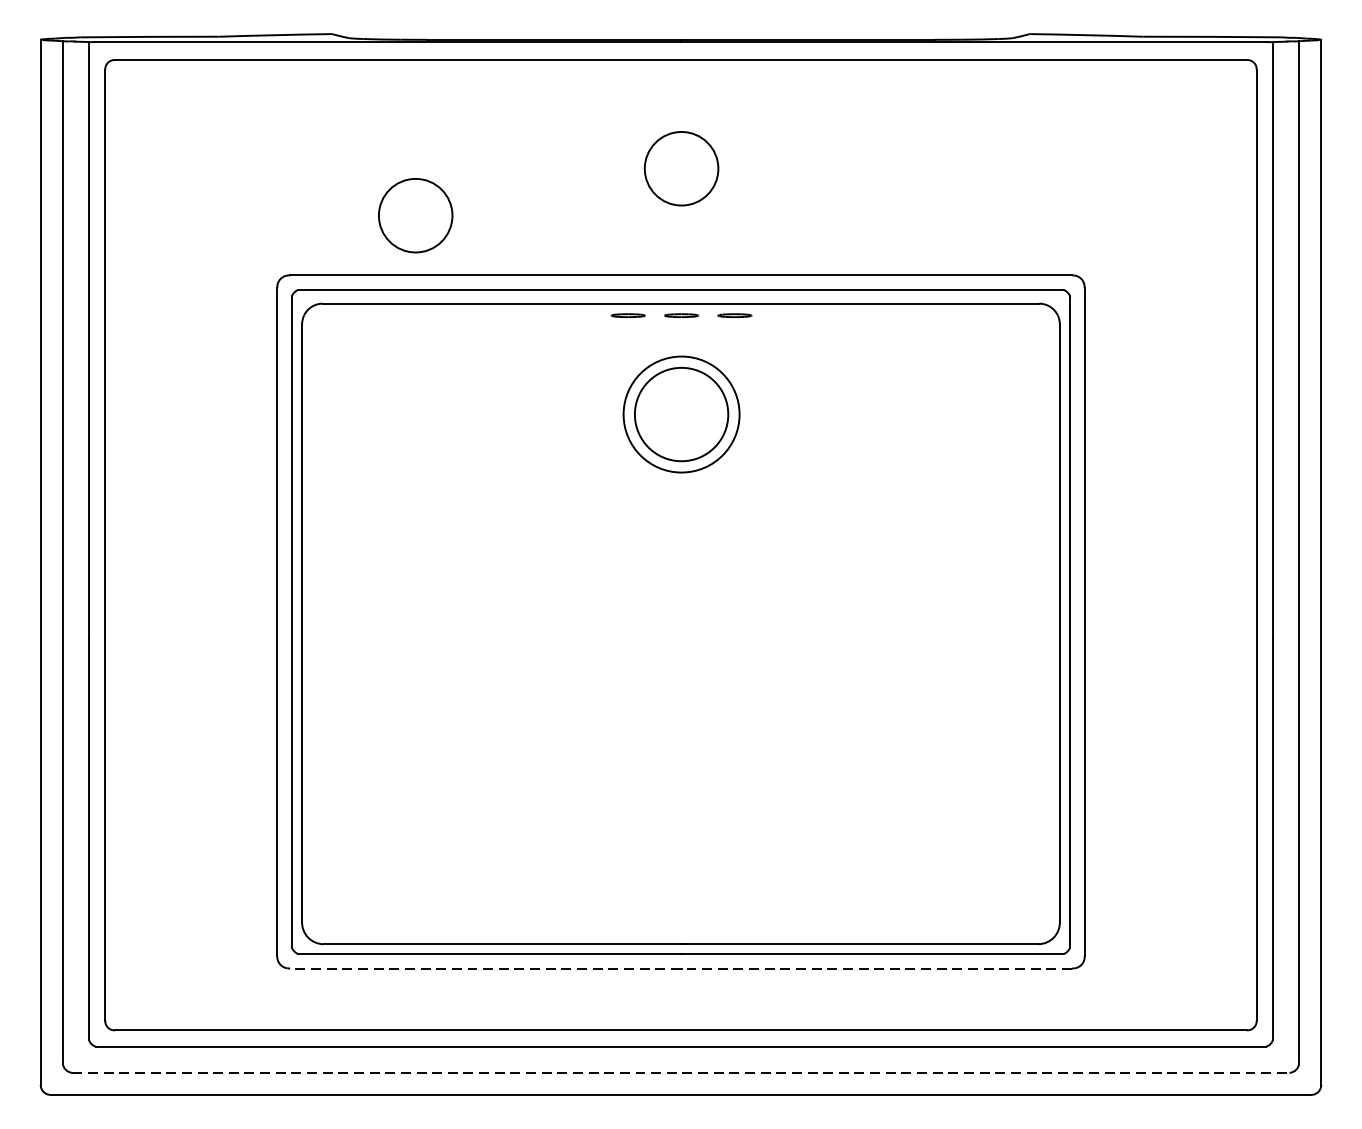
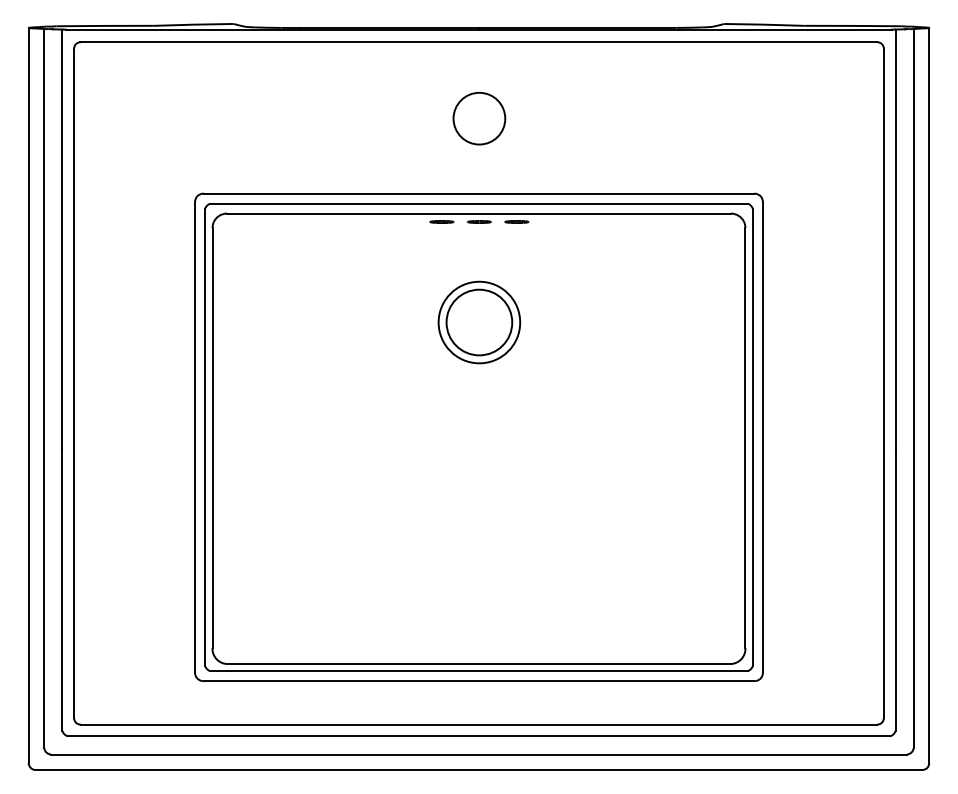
circle: (415, 215) -> (292, 151), removed
part: (681, 414) -> (479, 322), moved
line: (680, 969) -> (478, 681), dashed -> solid
line: (681, 1072) -> (479, 754), dashed -> solid

